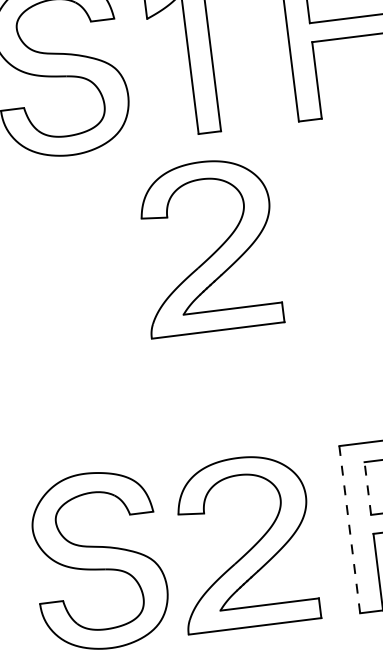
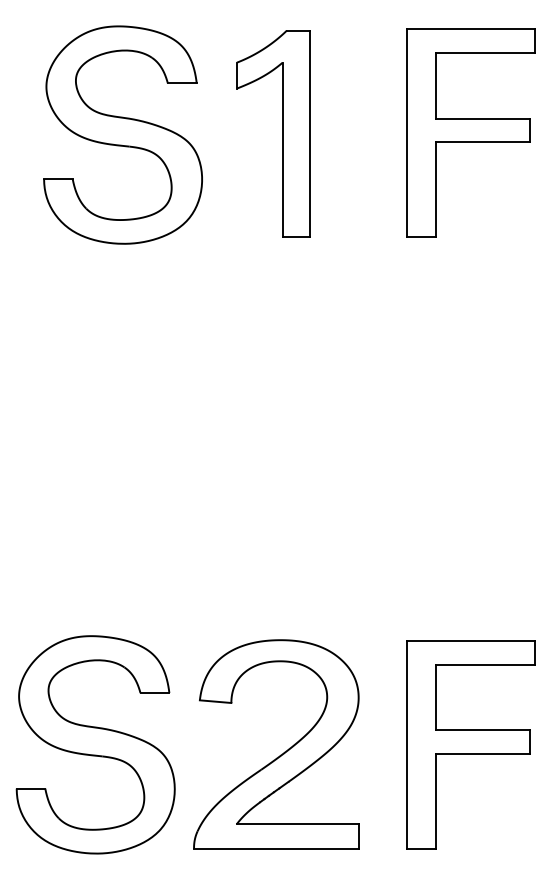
part: (214, 251) -> (284, 383), removed
line: (367, 488) -> (435, 697), dashed -> solid
line: (349, 529) -> (407, 744), dashed -> solid

